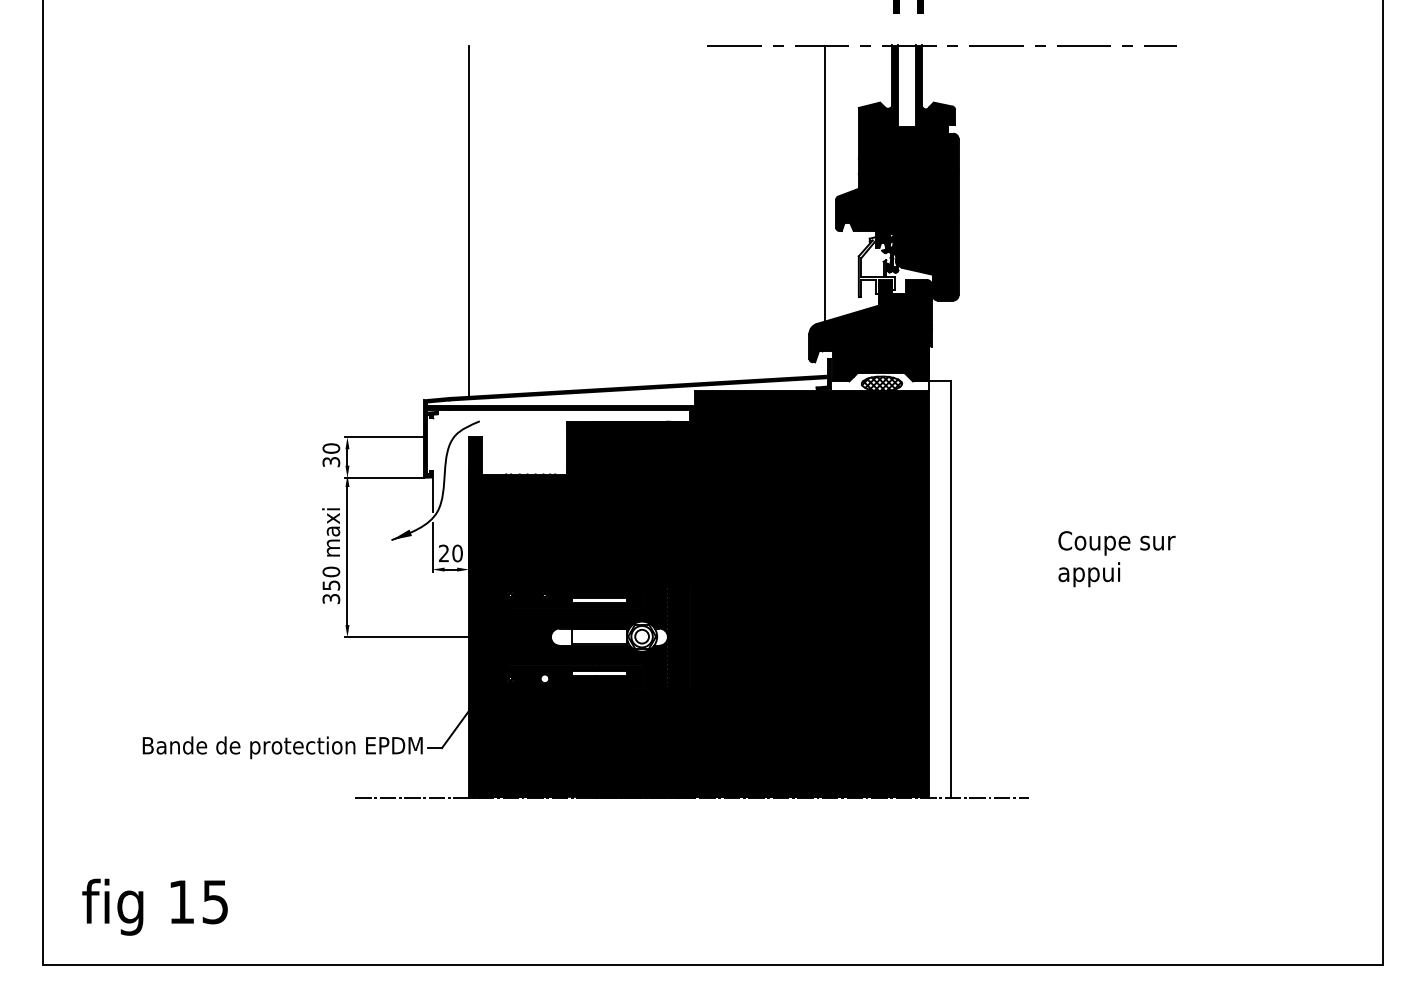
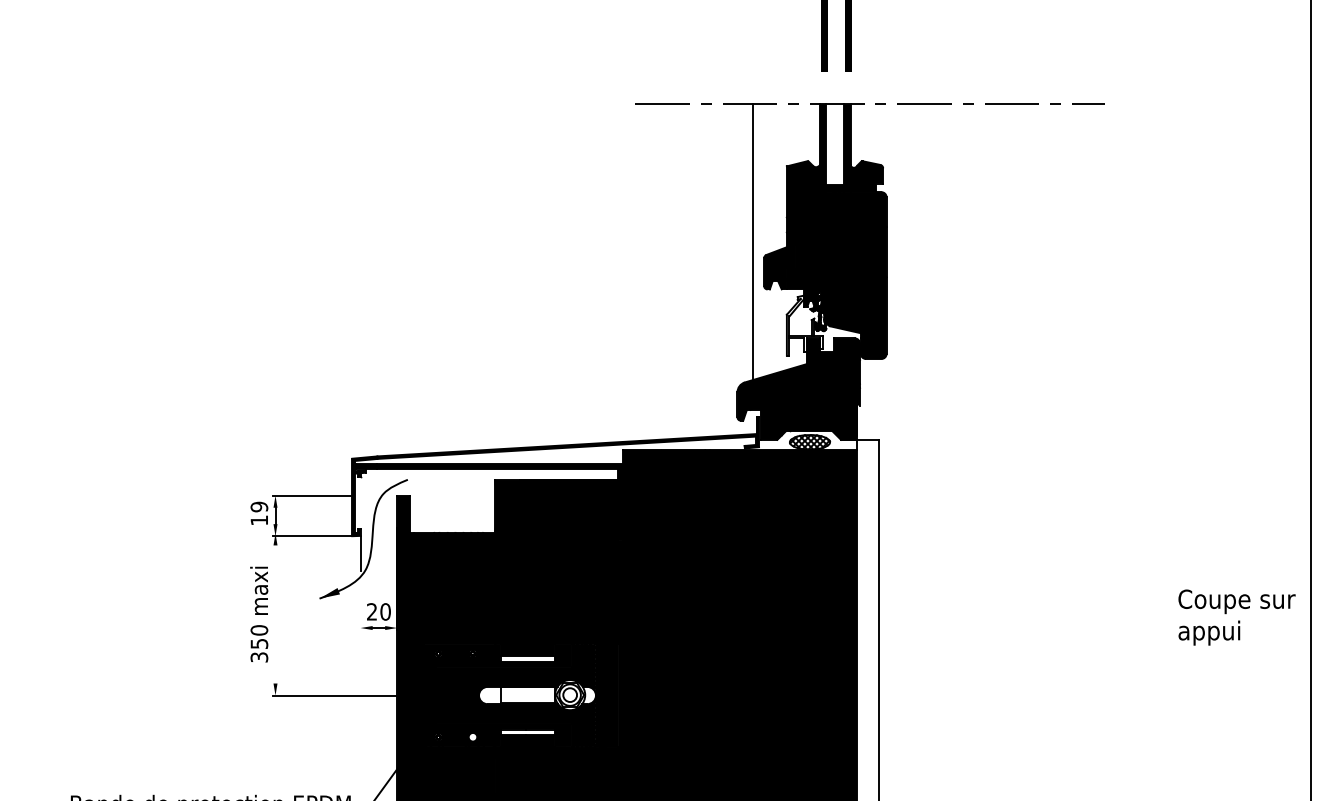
line: (469, 220) -> (397, 278), removed
text: (331, 455) -> (259, 513), 30 -> 19
line: (432, 546) -> (360, 604), removed
line: (347, 556) -> (275, 614), removed
text: (1116, 559) -> (1236, 617), moved

